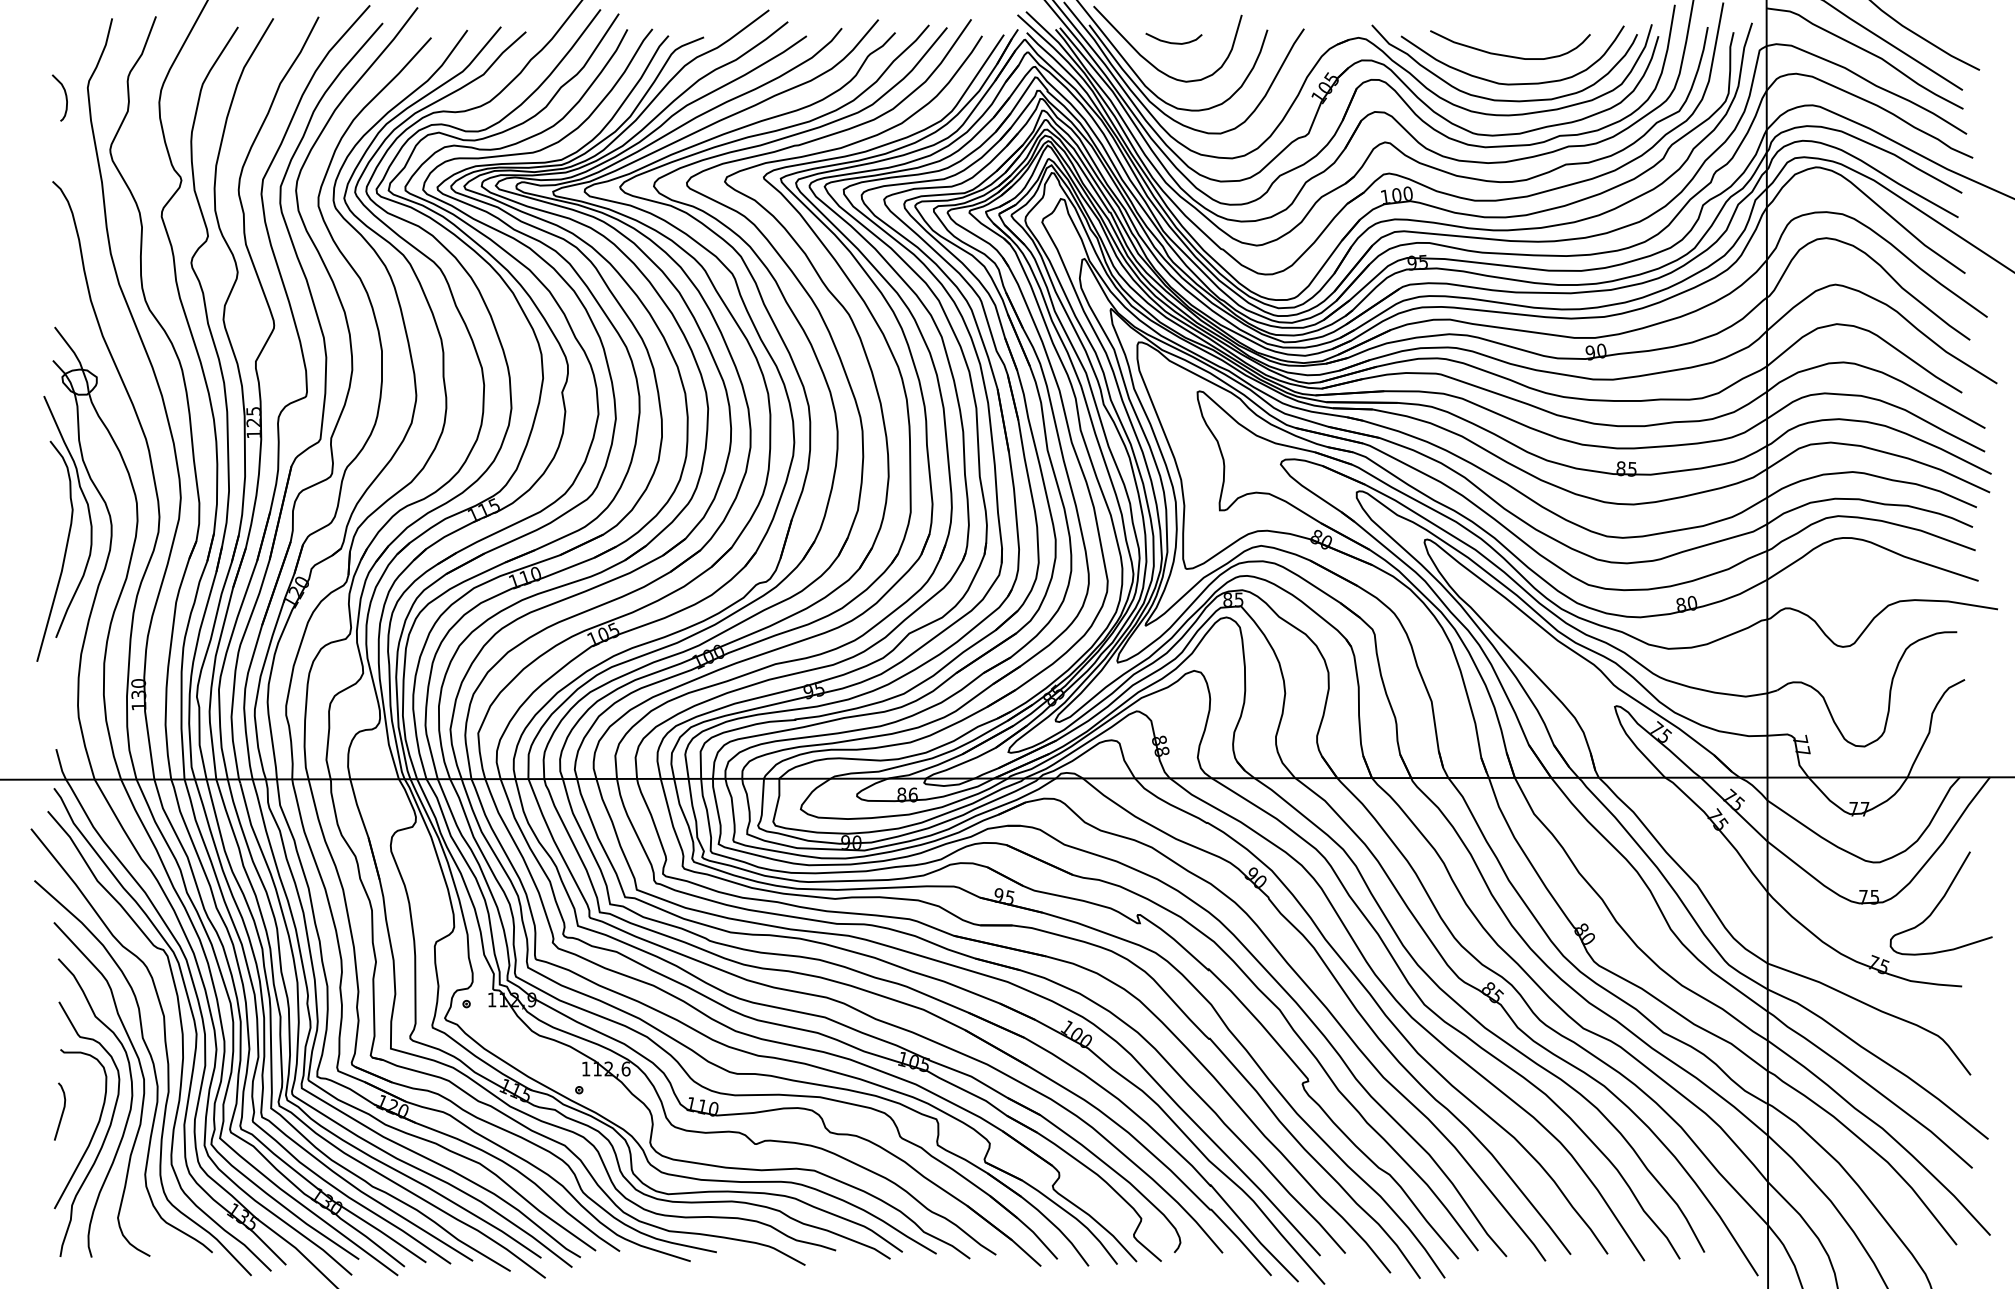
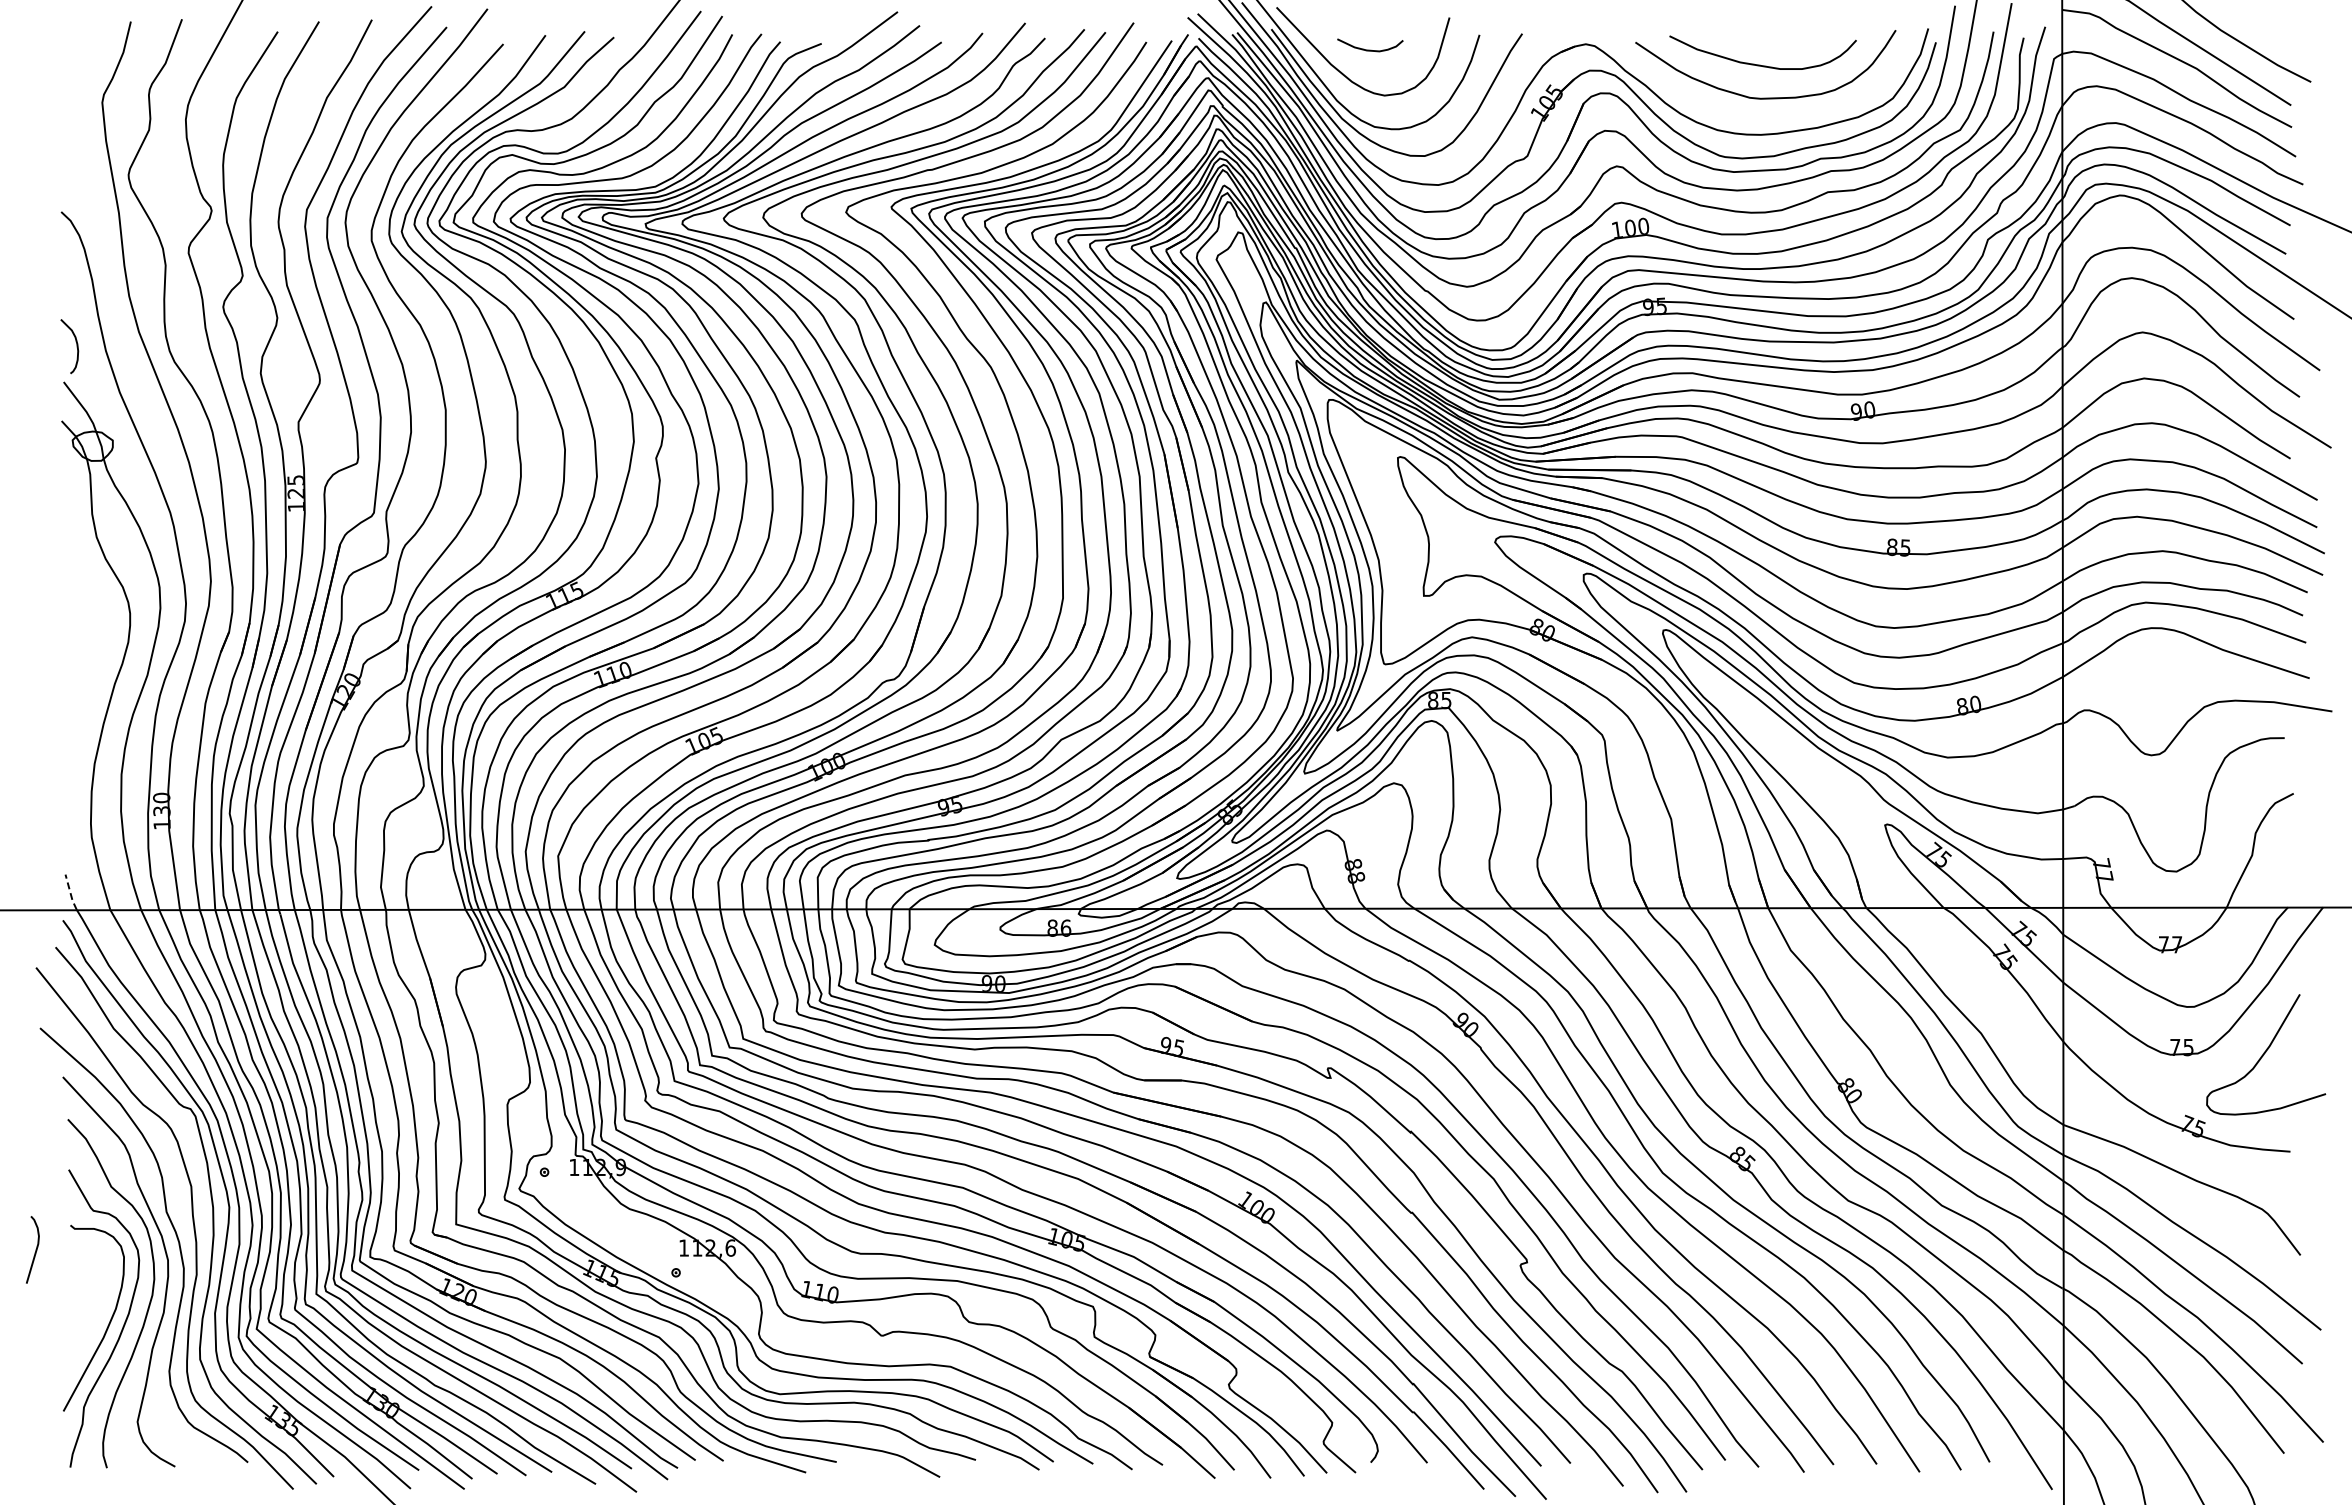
curve: (65, 97) -> (76, 346), moved
curve: (1504, 99) -> (1756, 116), removed
part: (63, 528) -> (74, 617), removed
line: (60, 765) -> (70, 893), solid -> dashed
curve: (62, 1111) -> (35, 1249), moved

